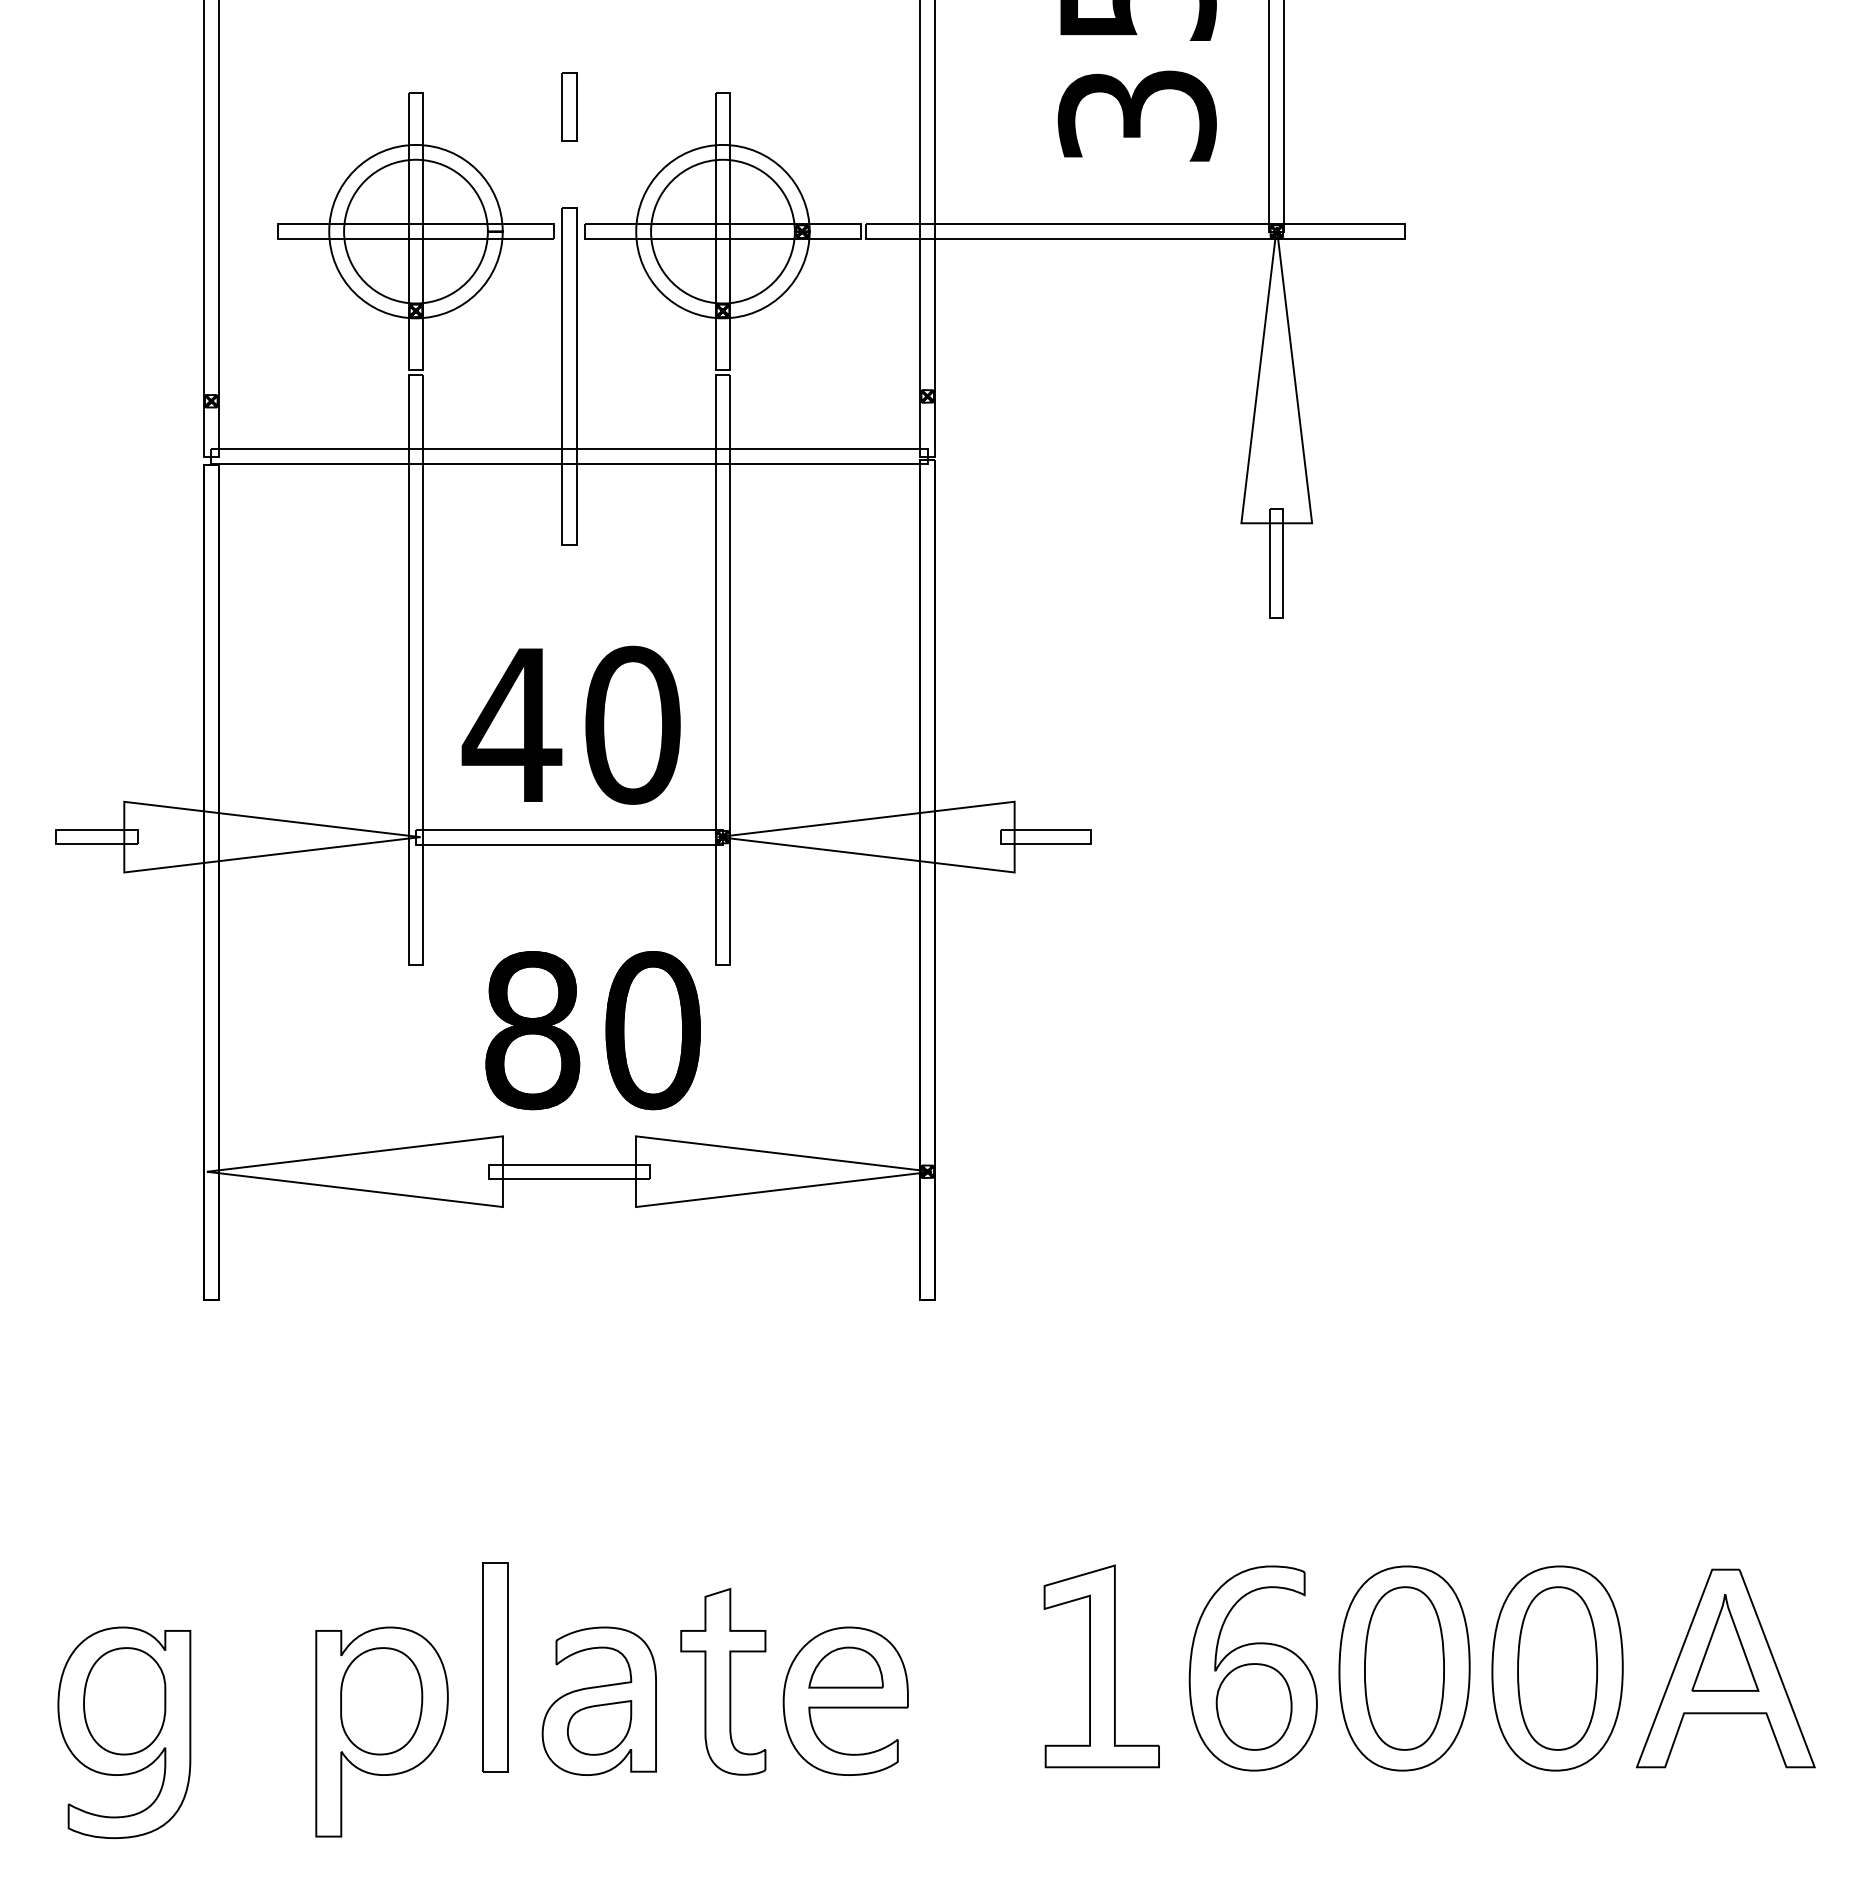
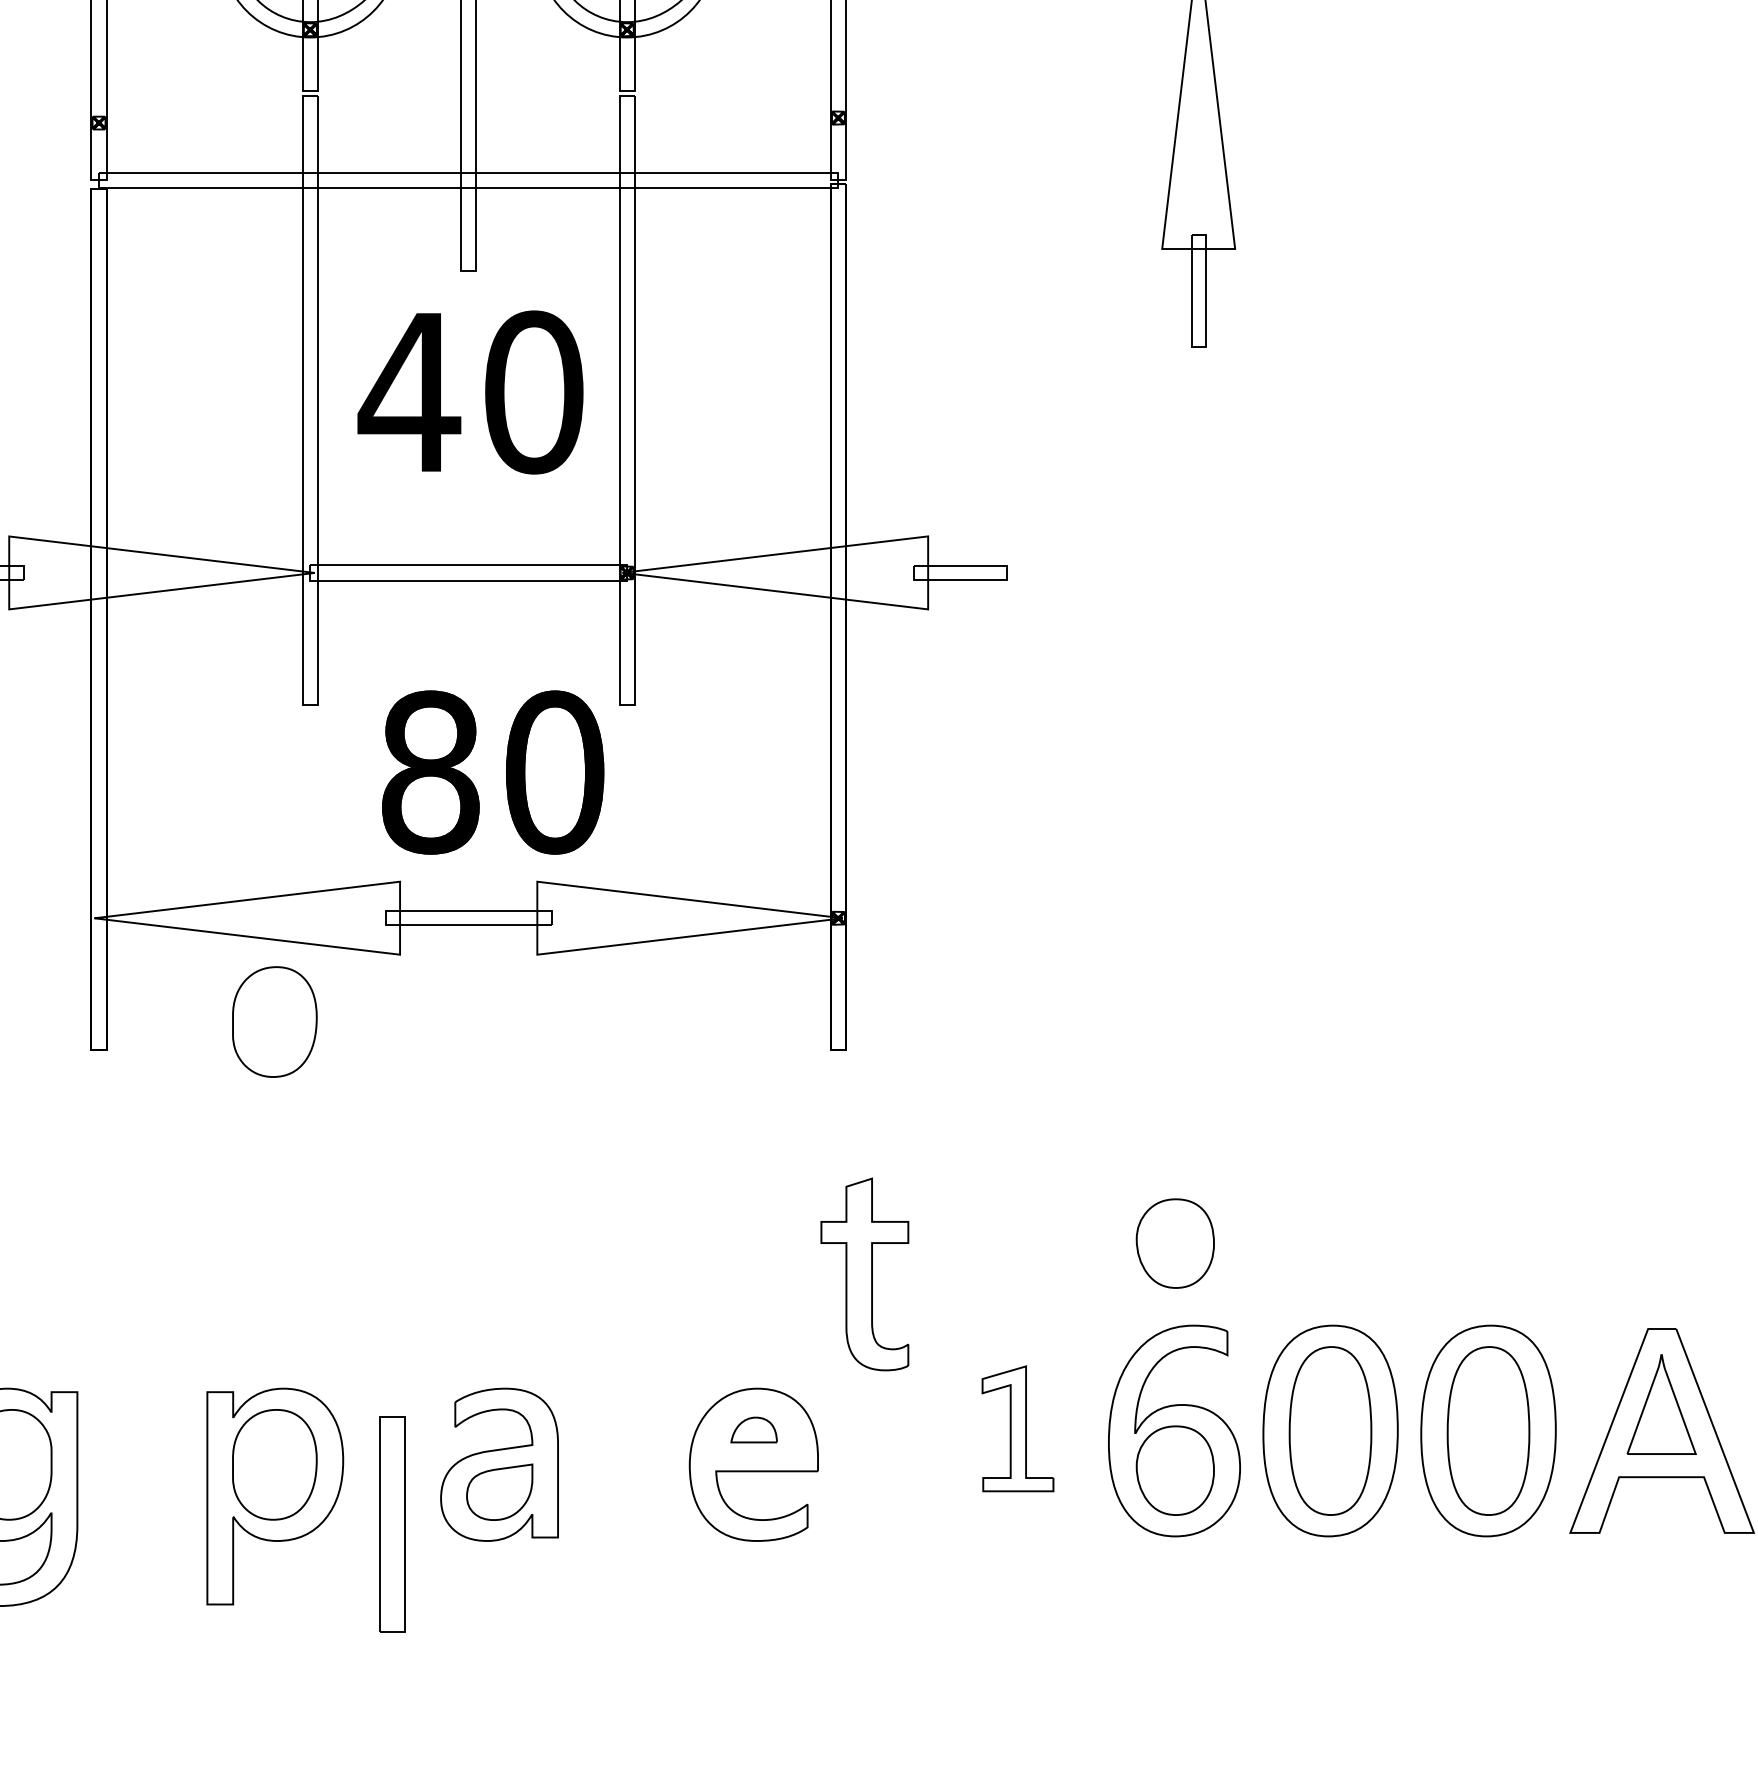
text: (570, 724) -> (469, 391), moved
part: (381, 1272) -> (274, 1022), added
part: (1253, 1486) -> (1174, 1243), added
part: (1101, 1666) -> (1017, 1428), size x0.6
part: (495, 1667) -> (392, 1524), moved
part: (845, 1667) -> (753, 1429), size x0.6
part: (723, 1681) -> (865, 1274), moved

